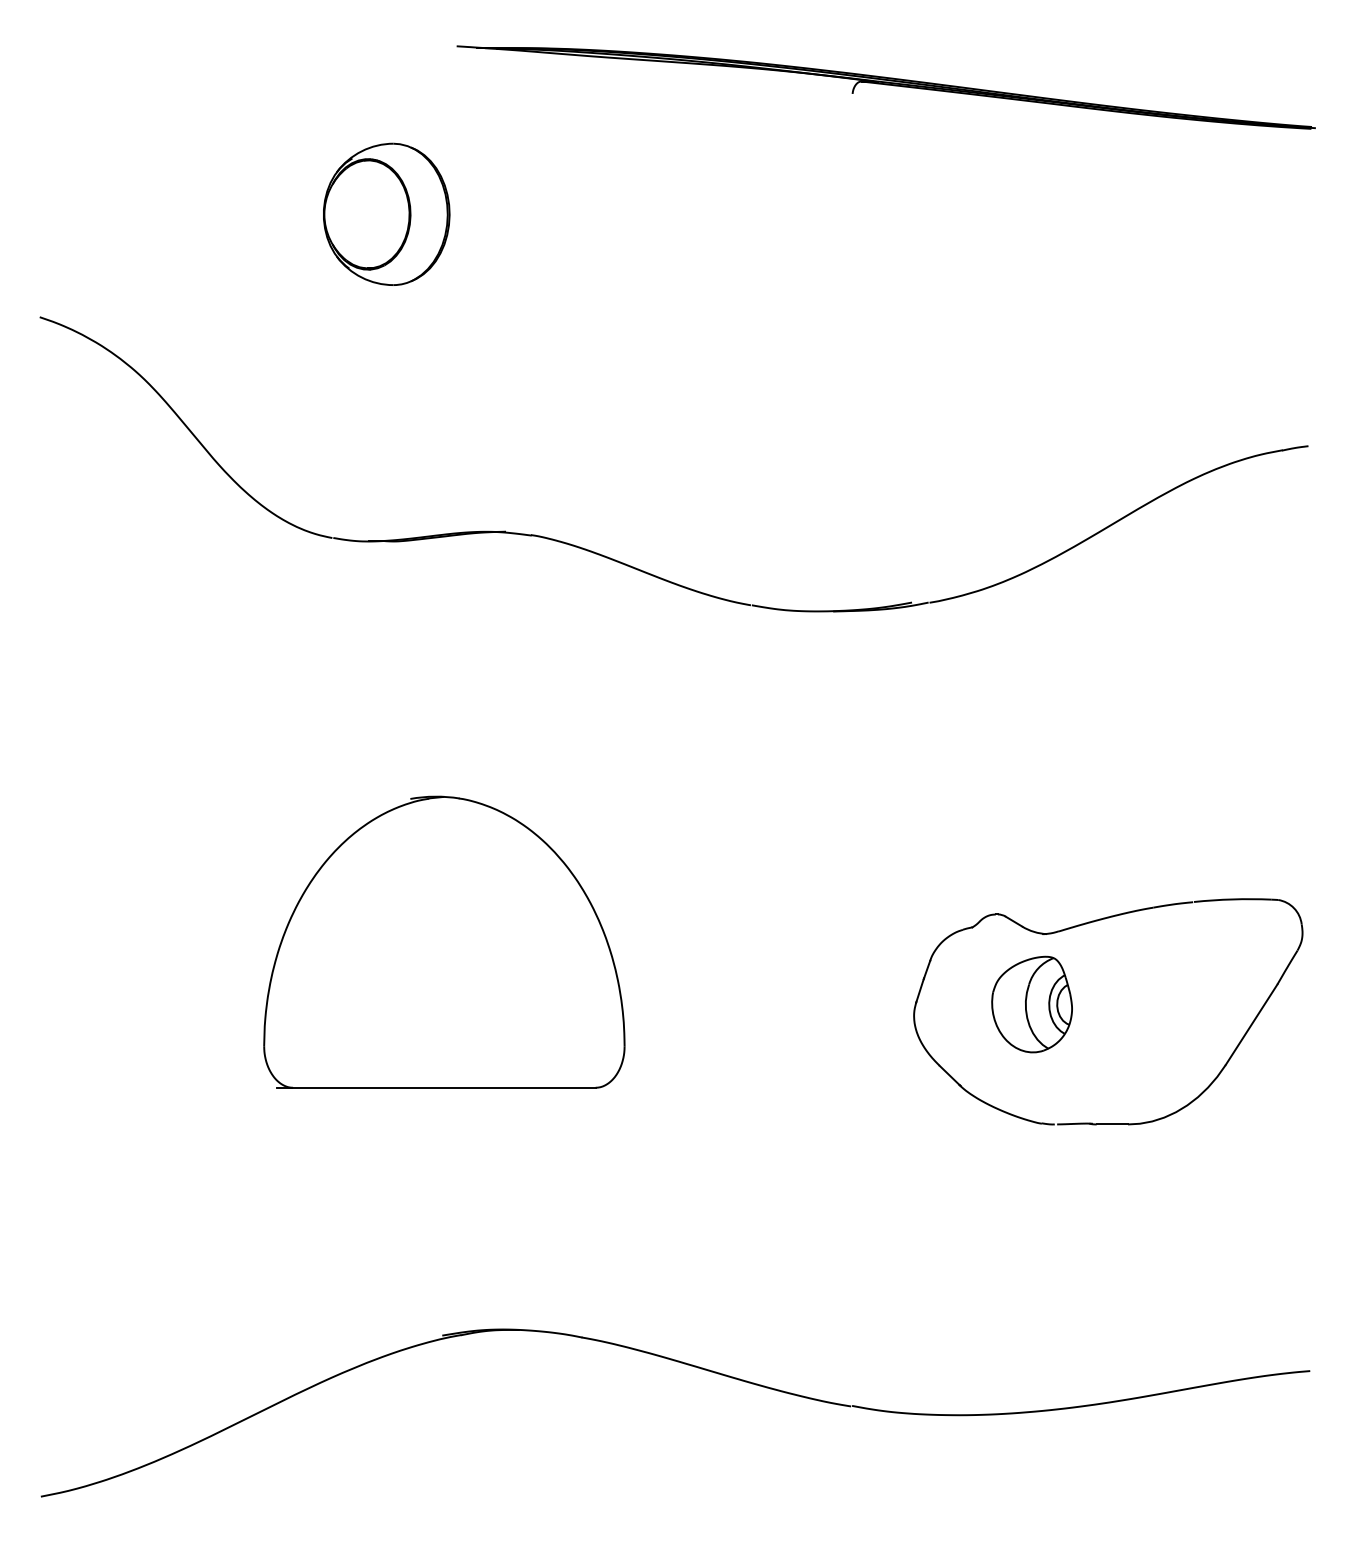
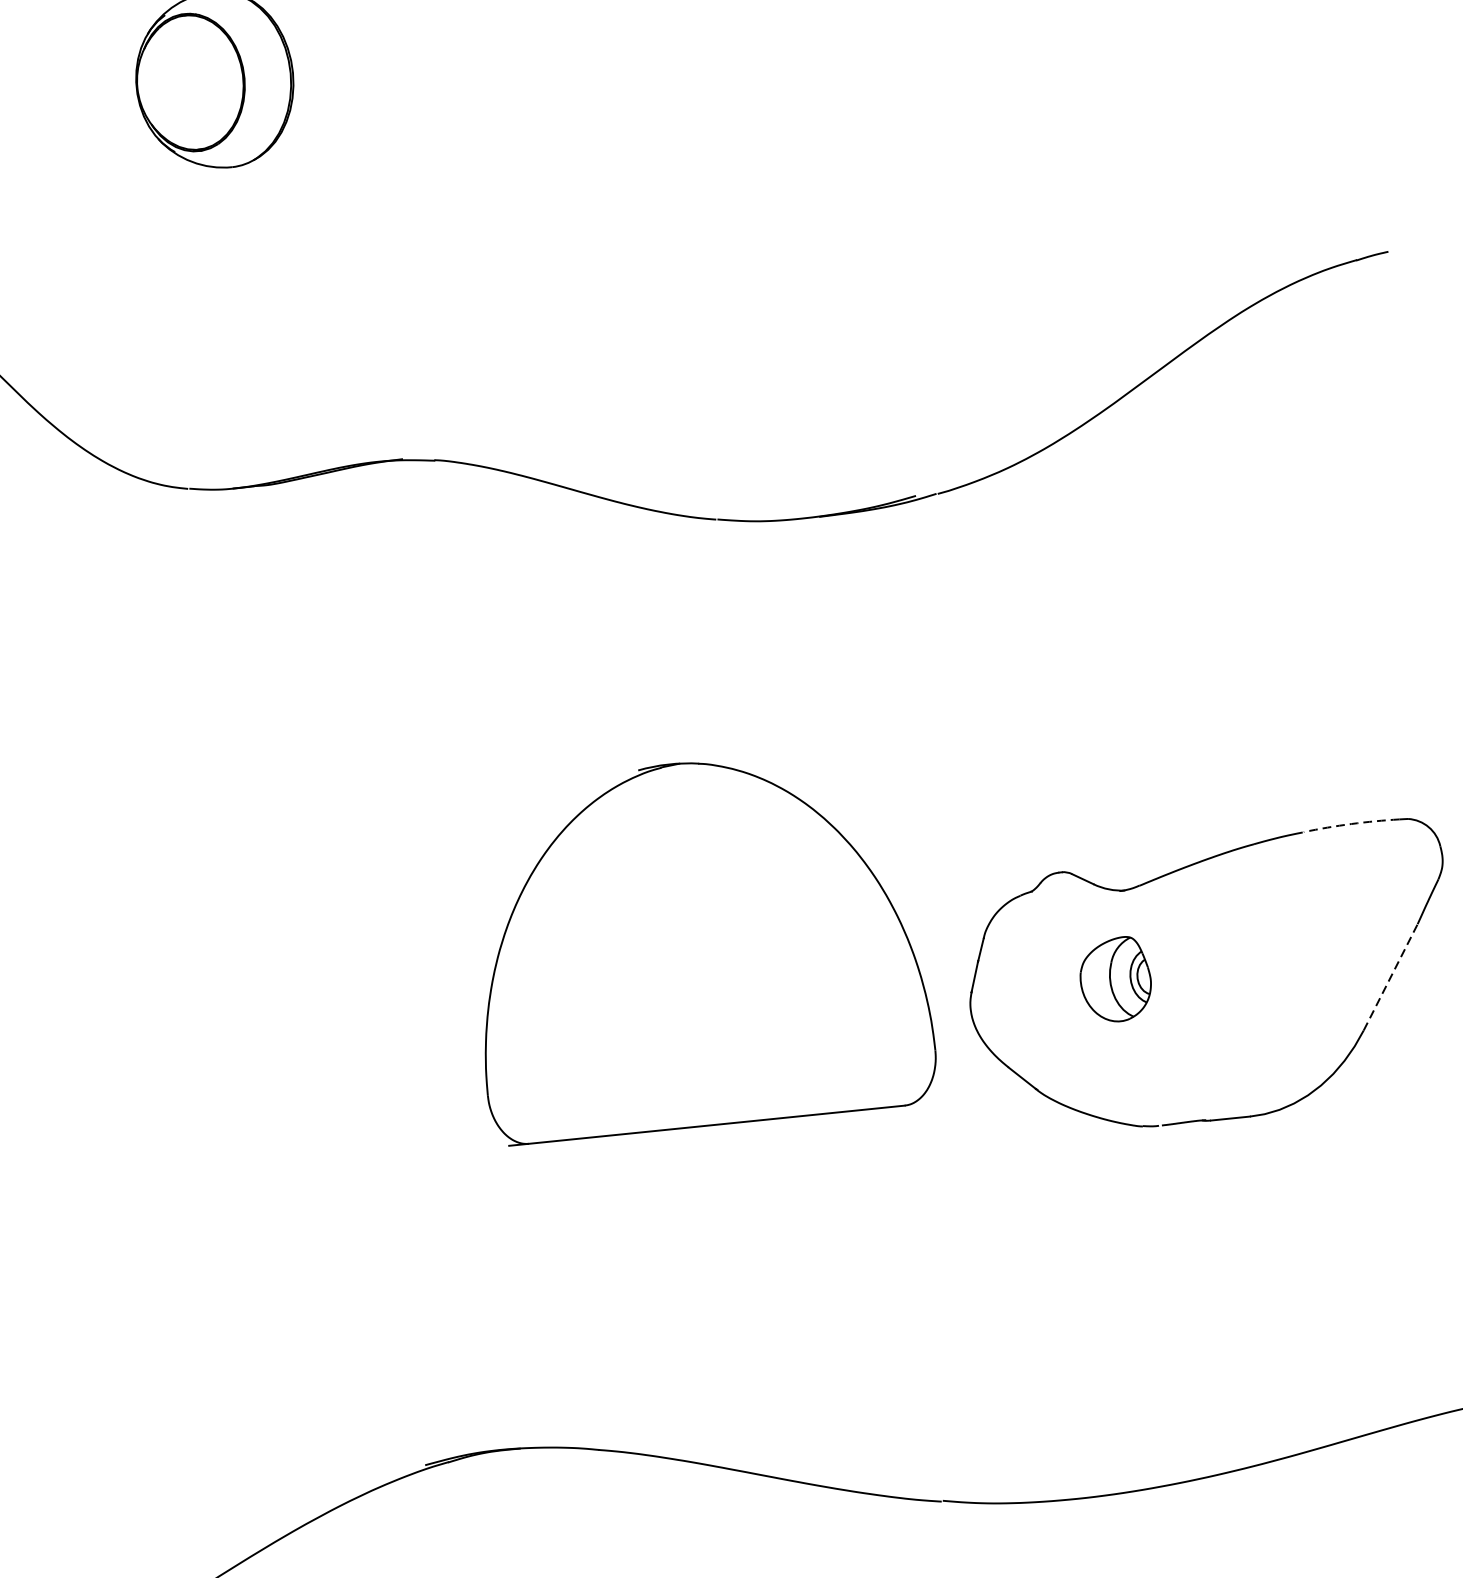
arc: (1232, 899) -> (1351, 824), solid -> dashed
part: (444, 941) -> (698, 943), moved
part: (1031, 1004) -> (1114, 979), size x0.7
line: (1251, 1024) -> (1390, 976), solid -> dashed

